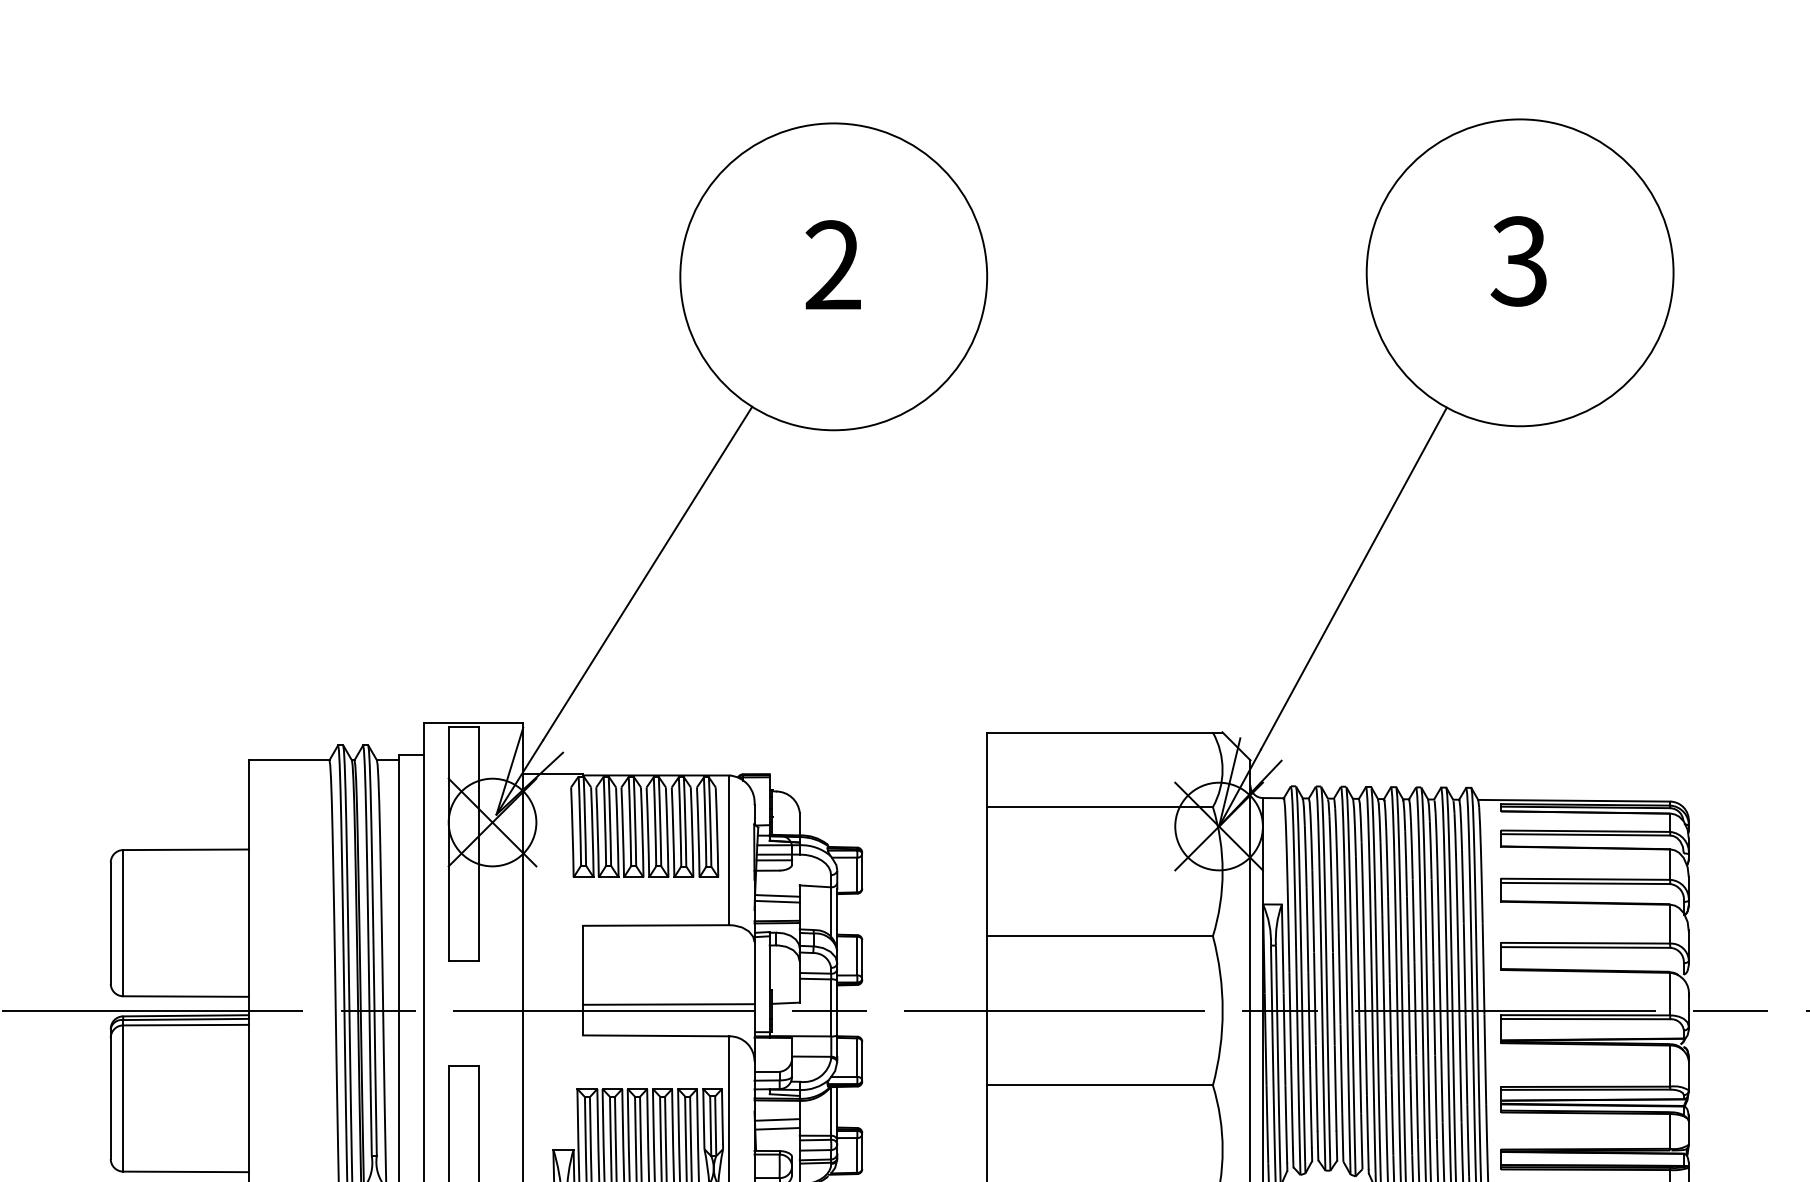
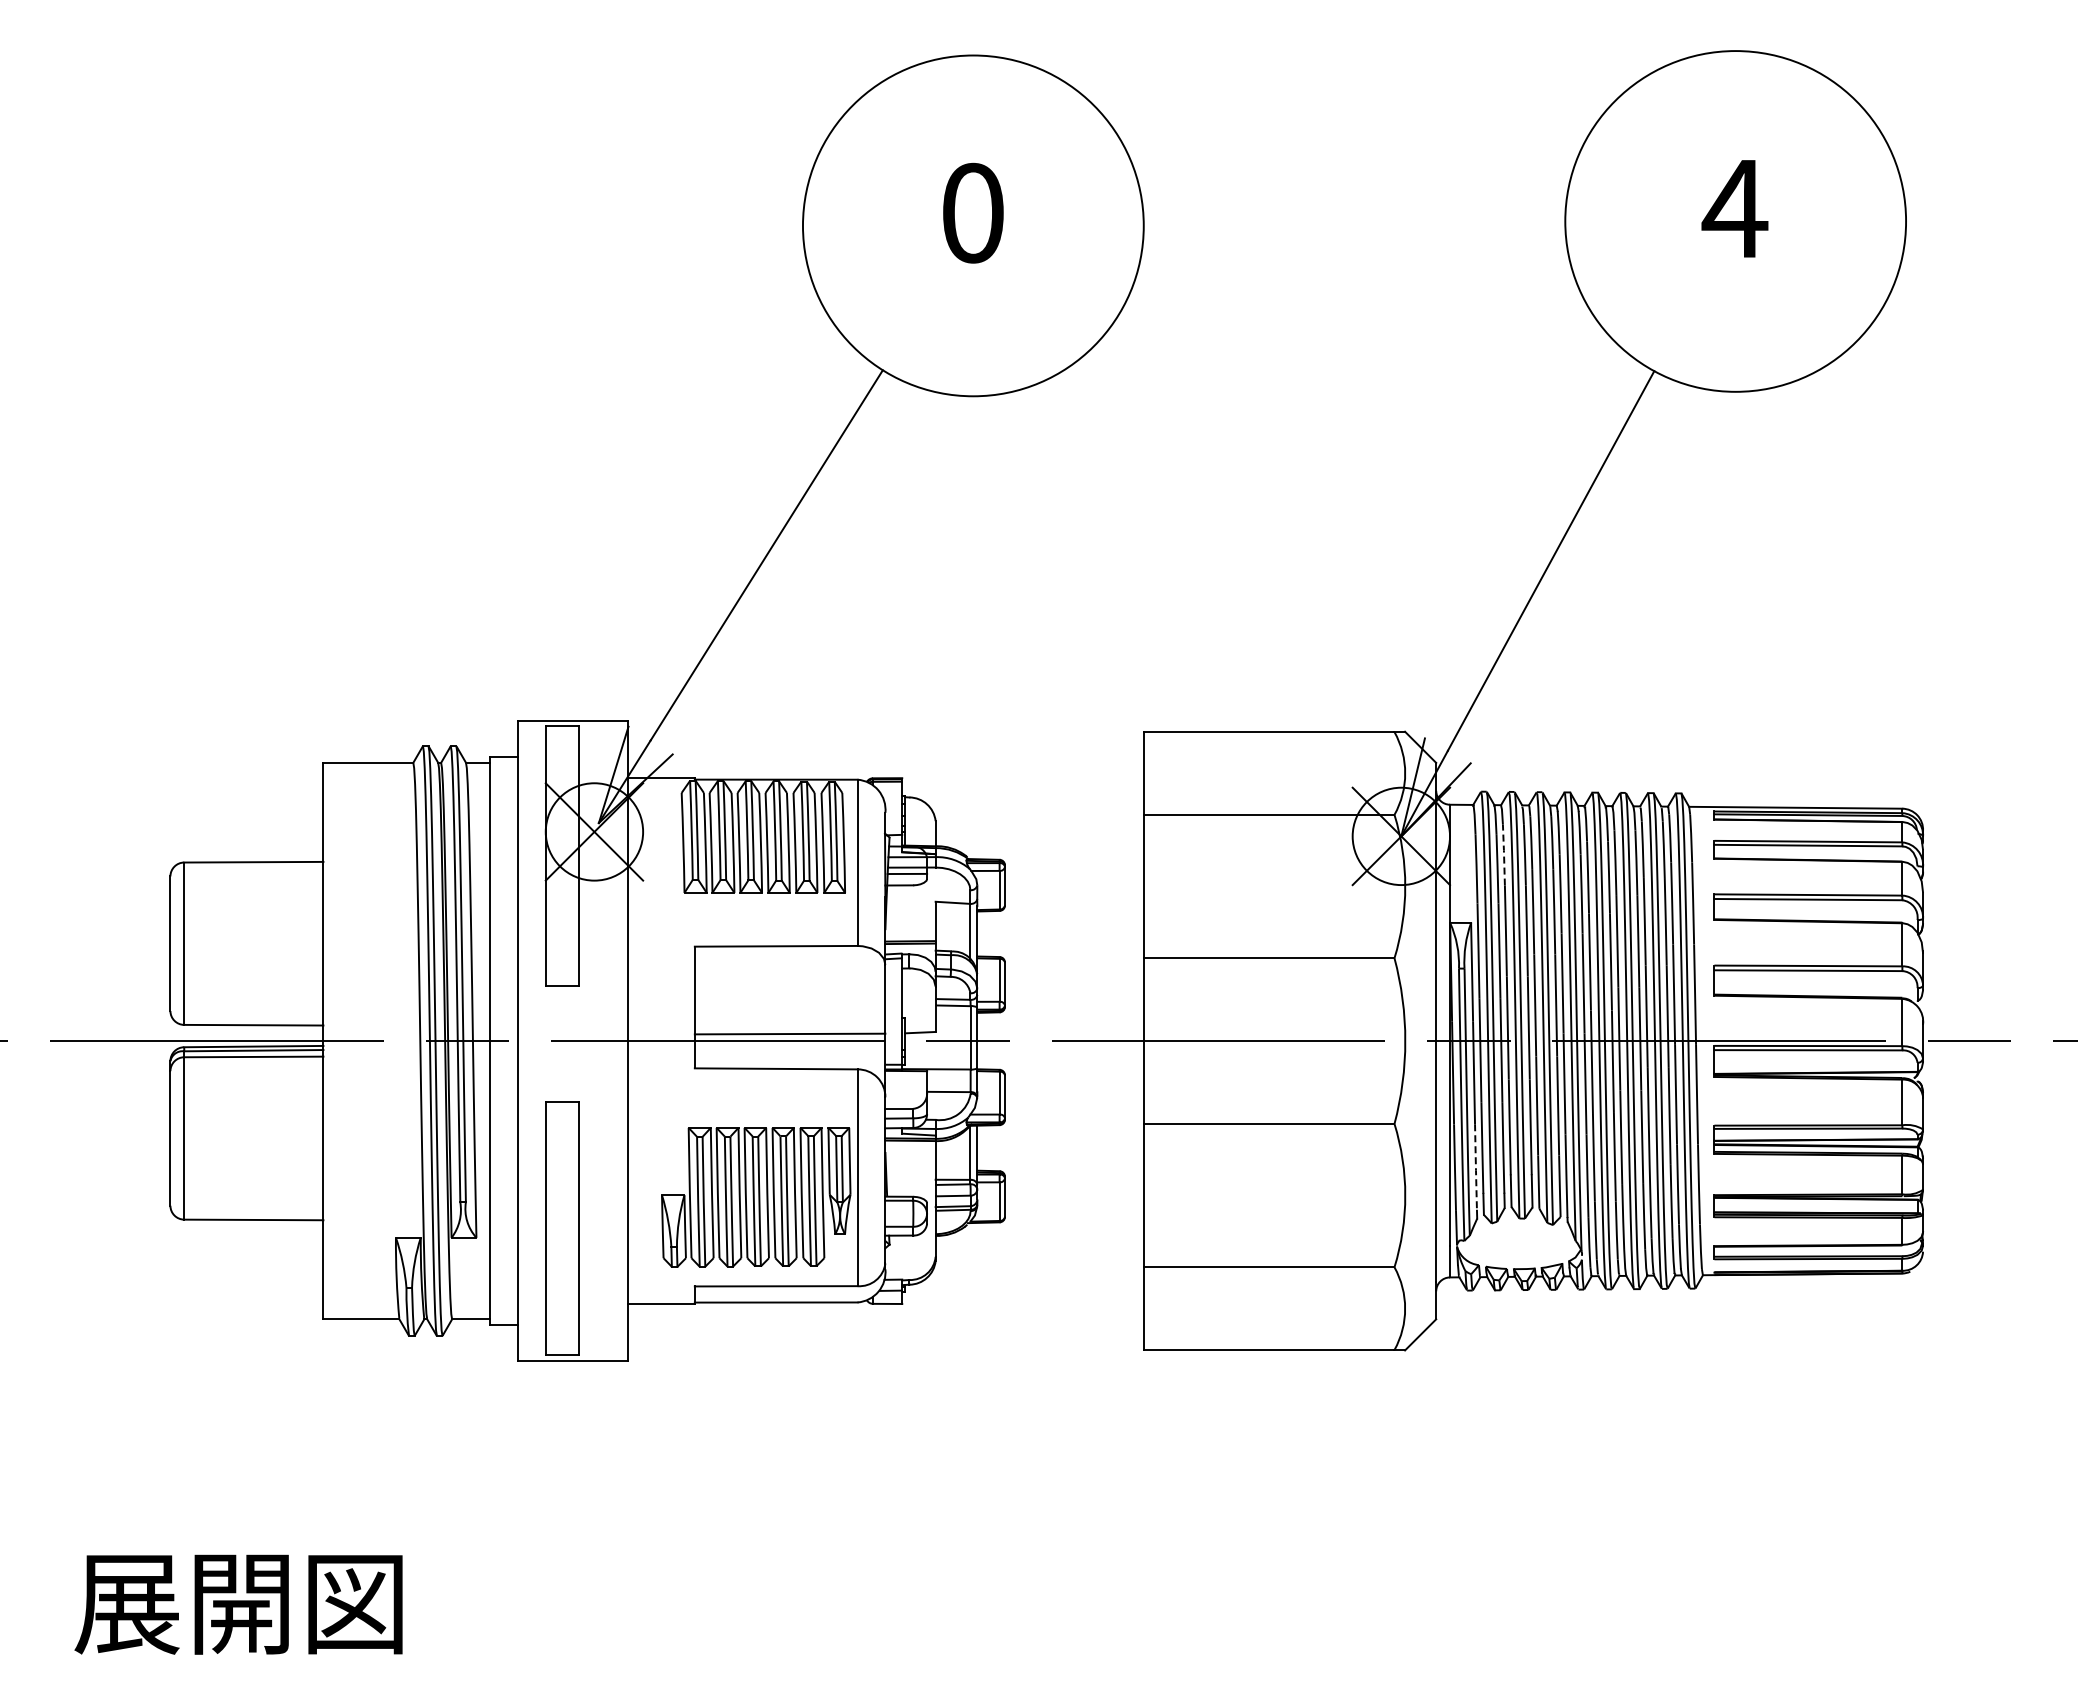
text: (1519, 261) -> (1734, 208), 3 -> 4
text: (832, 264) -> (972, 212), 2 -> 0
line: (1311, 842) -> (1504, 854), solid -> dashed
line: (777, 895) -> (910, 913), removed
line: (777, 901) -> (910, 919), removed
line: (777, 1120) -> (910, 1162), removed
line: (1285, 1125) -> (1475, 1168), solid -> dashed
line: (777, 1129) -> (910, 1172), removed

